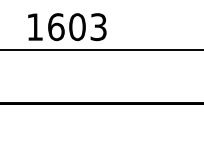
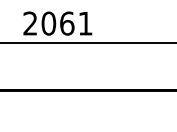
text: (66, 26) -> (57, 23), 1603 -> 2061

